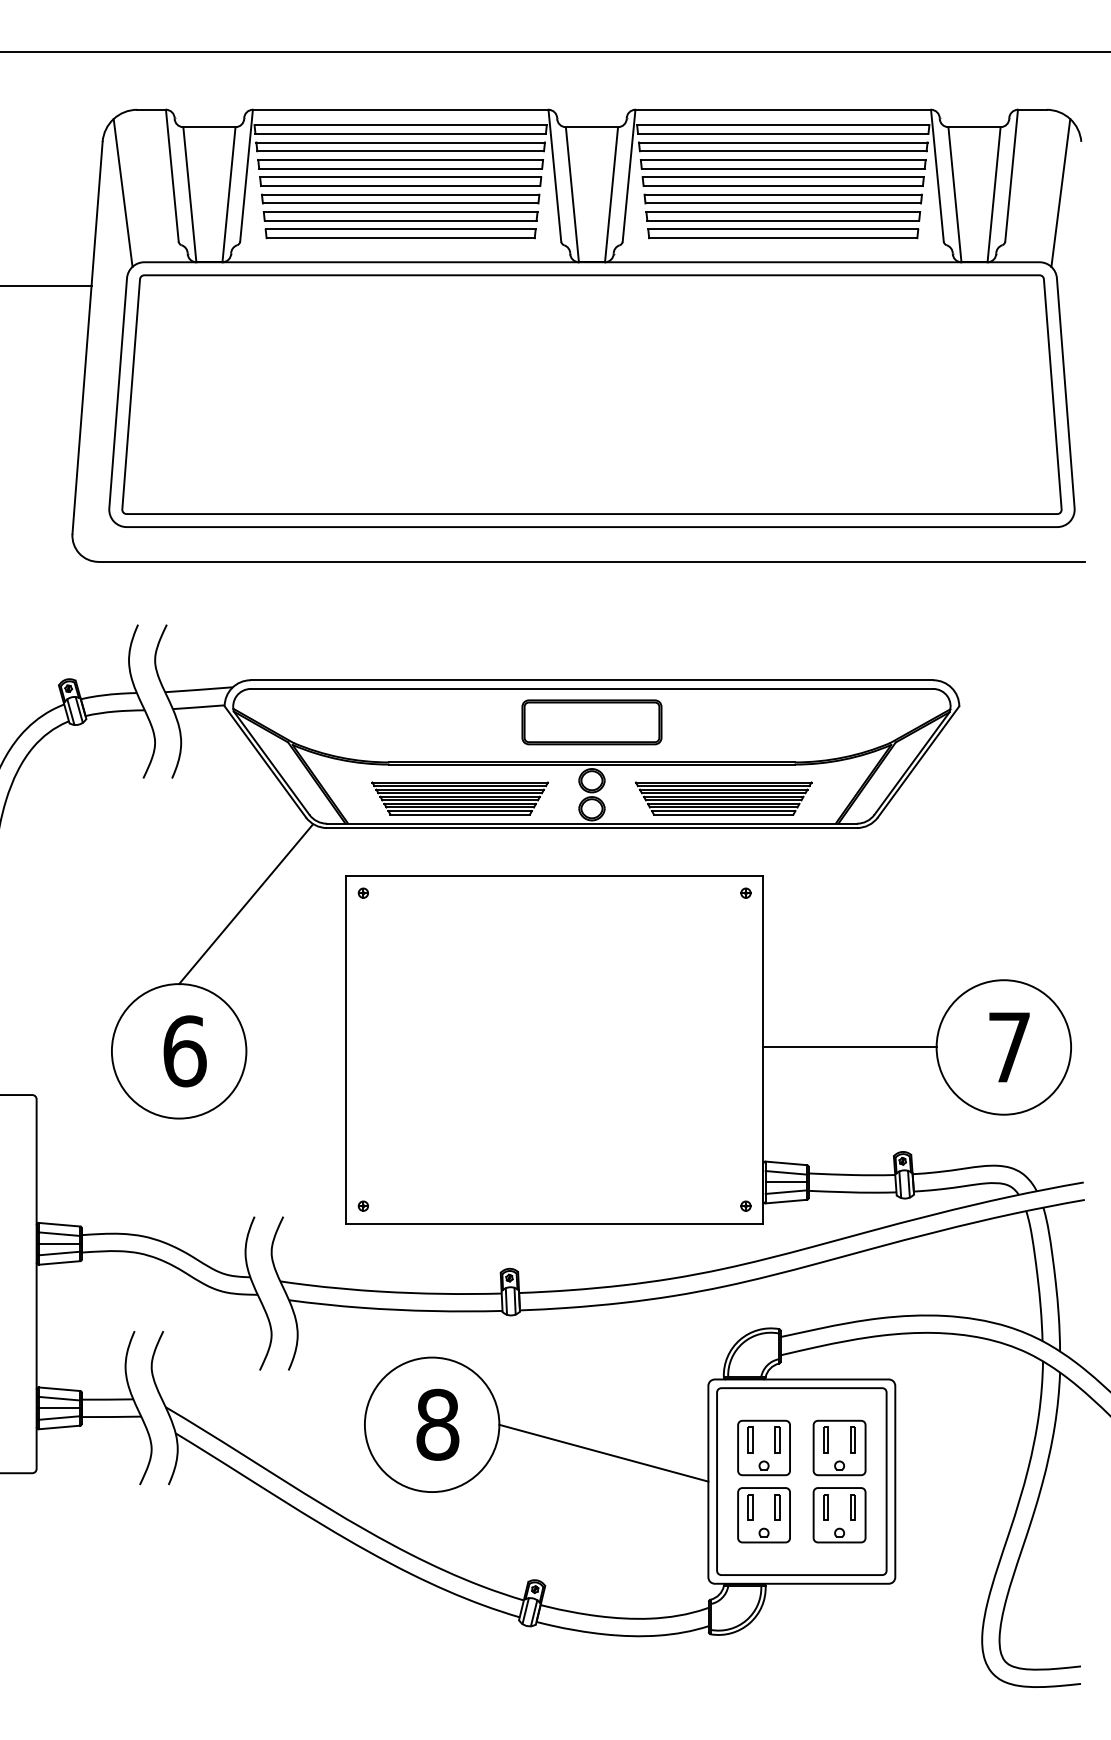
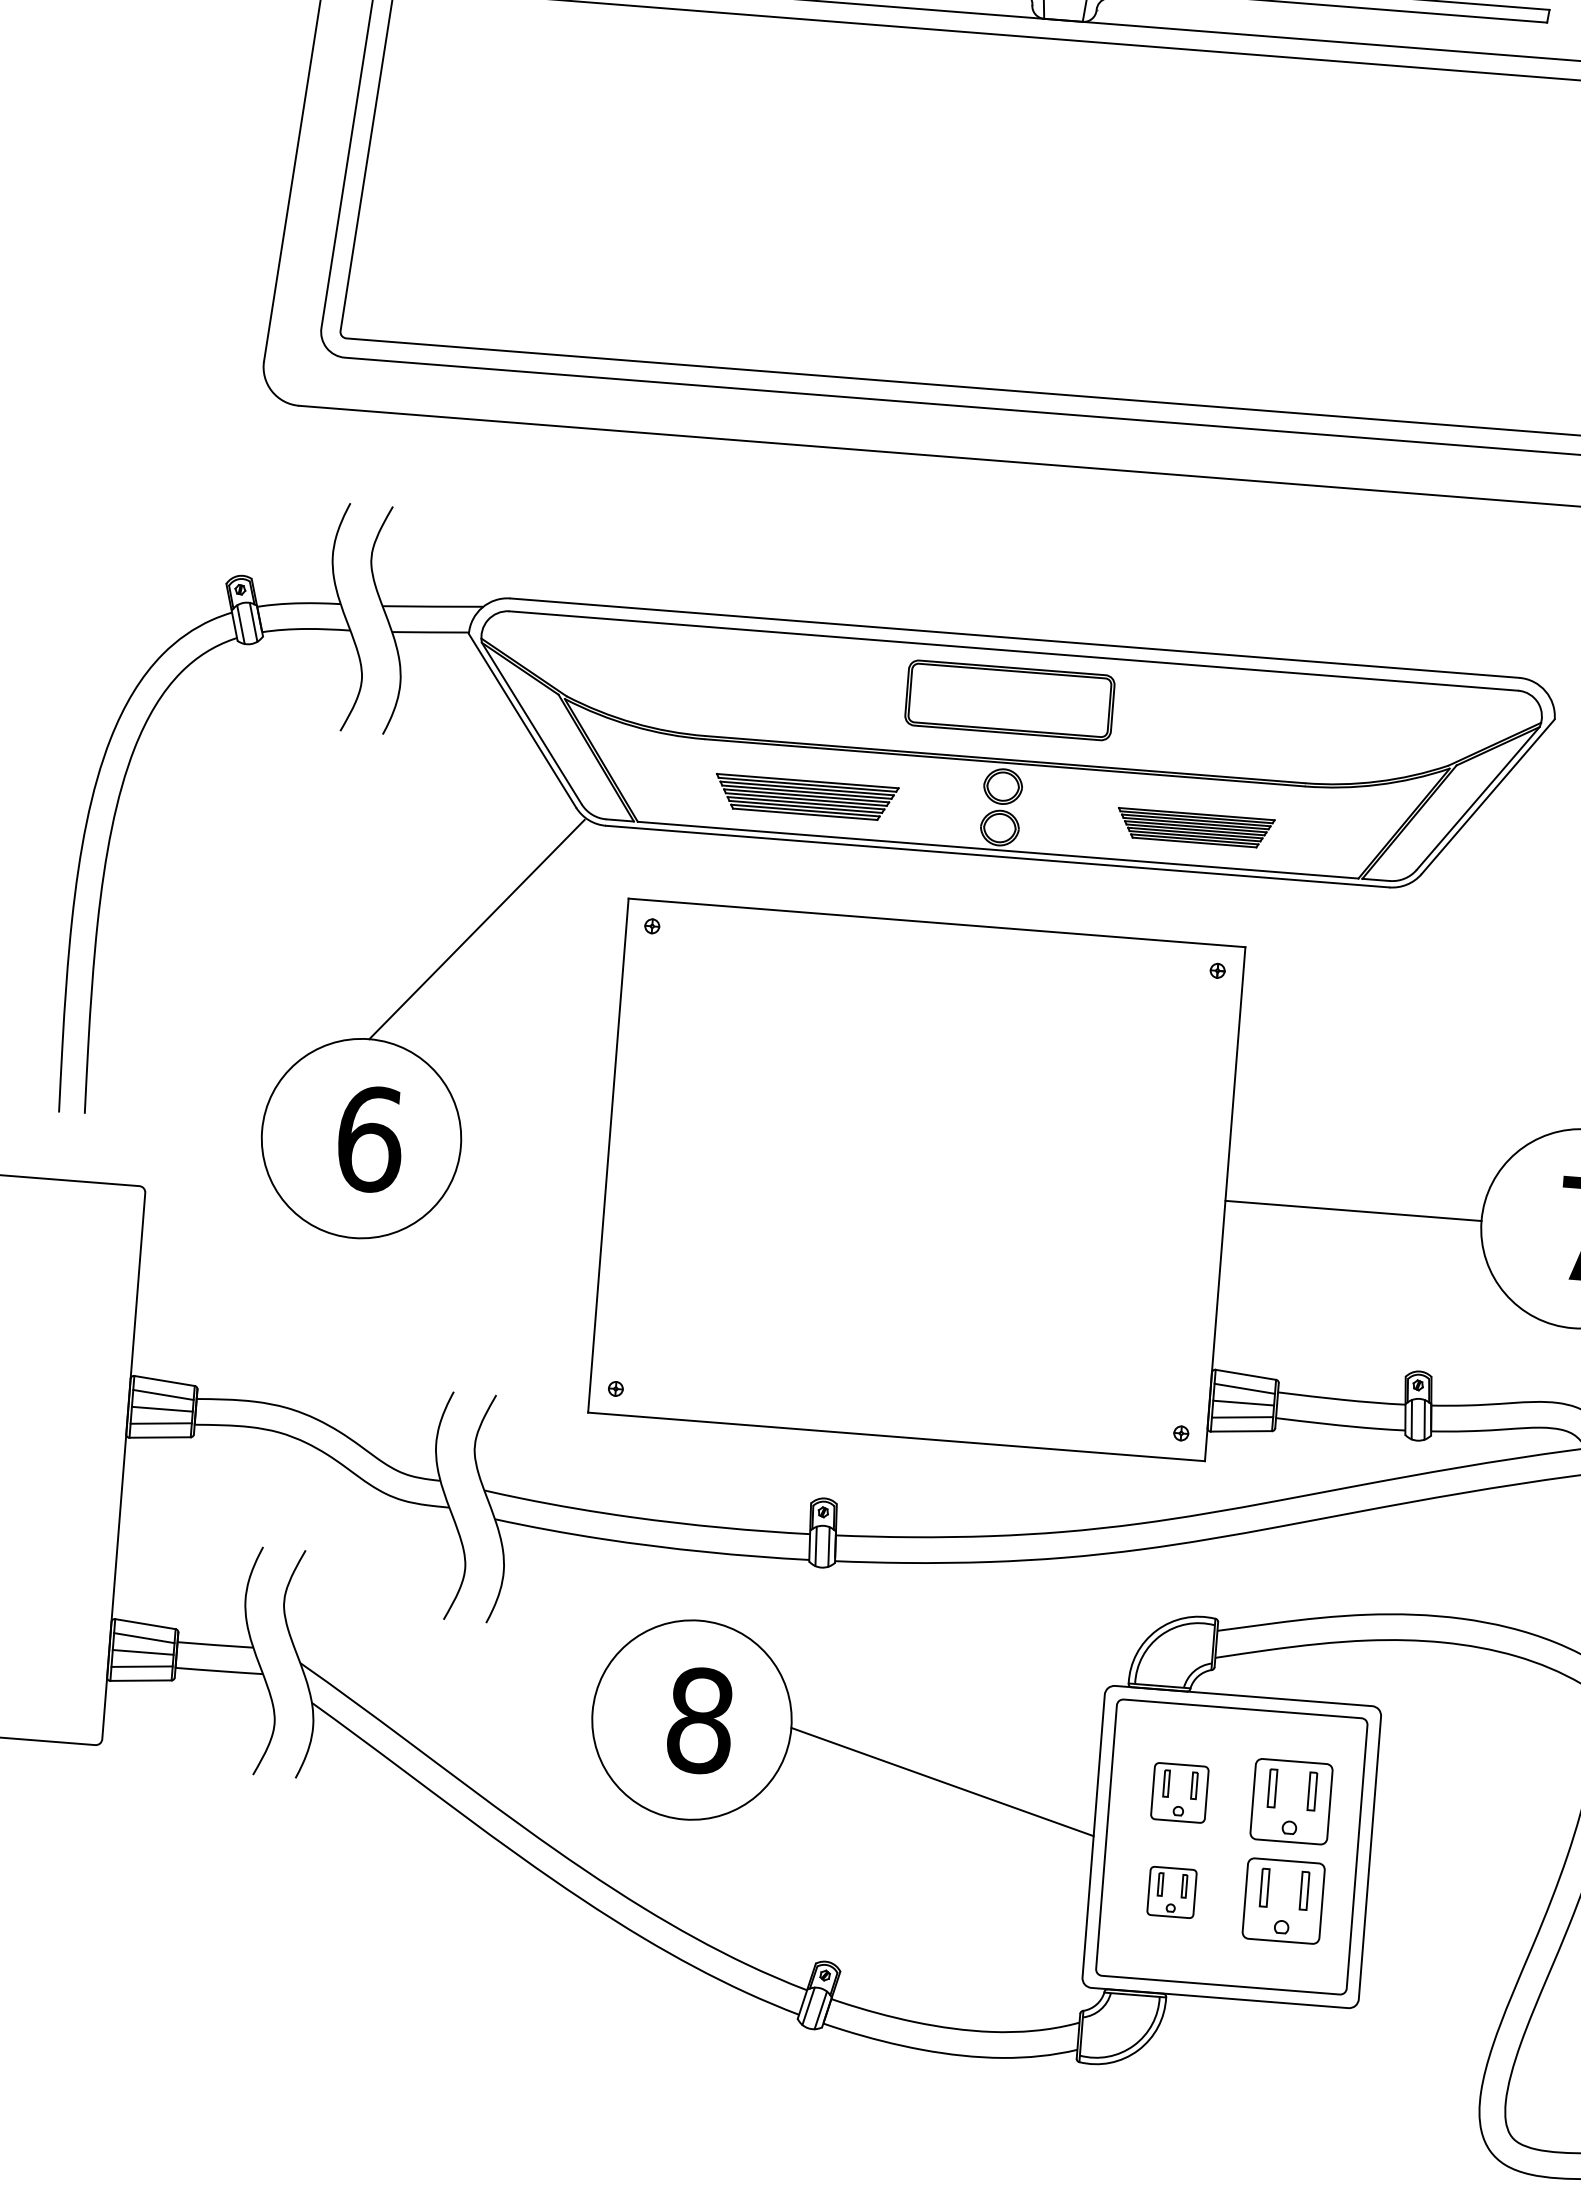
part: (460, 798) -> (806, 797), size x0.7
part: (723, 798) -> (1195, 828), size x0.6
part: (763, 1447) -> (1179, 1792), size x0.7
part: (763, 1515) -> (1171, 1892), size x0.6

